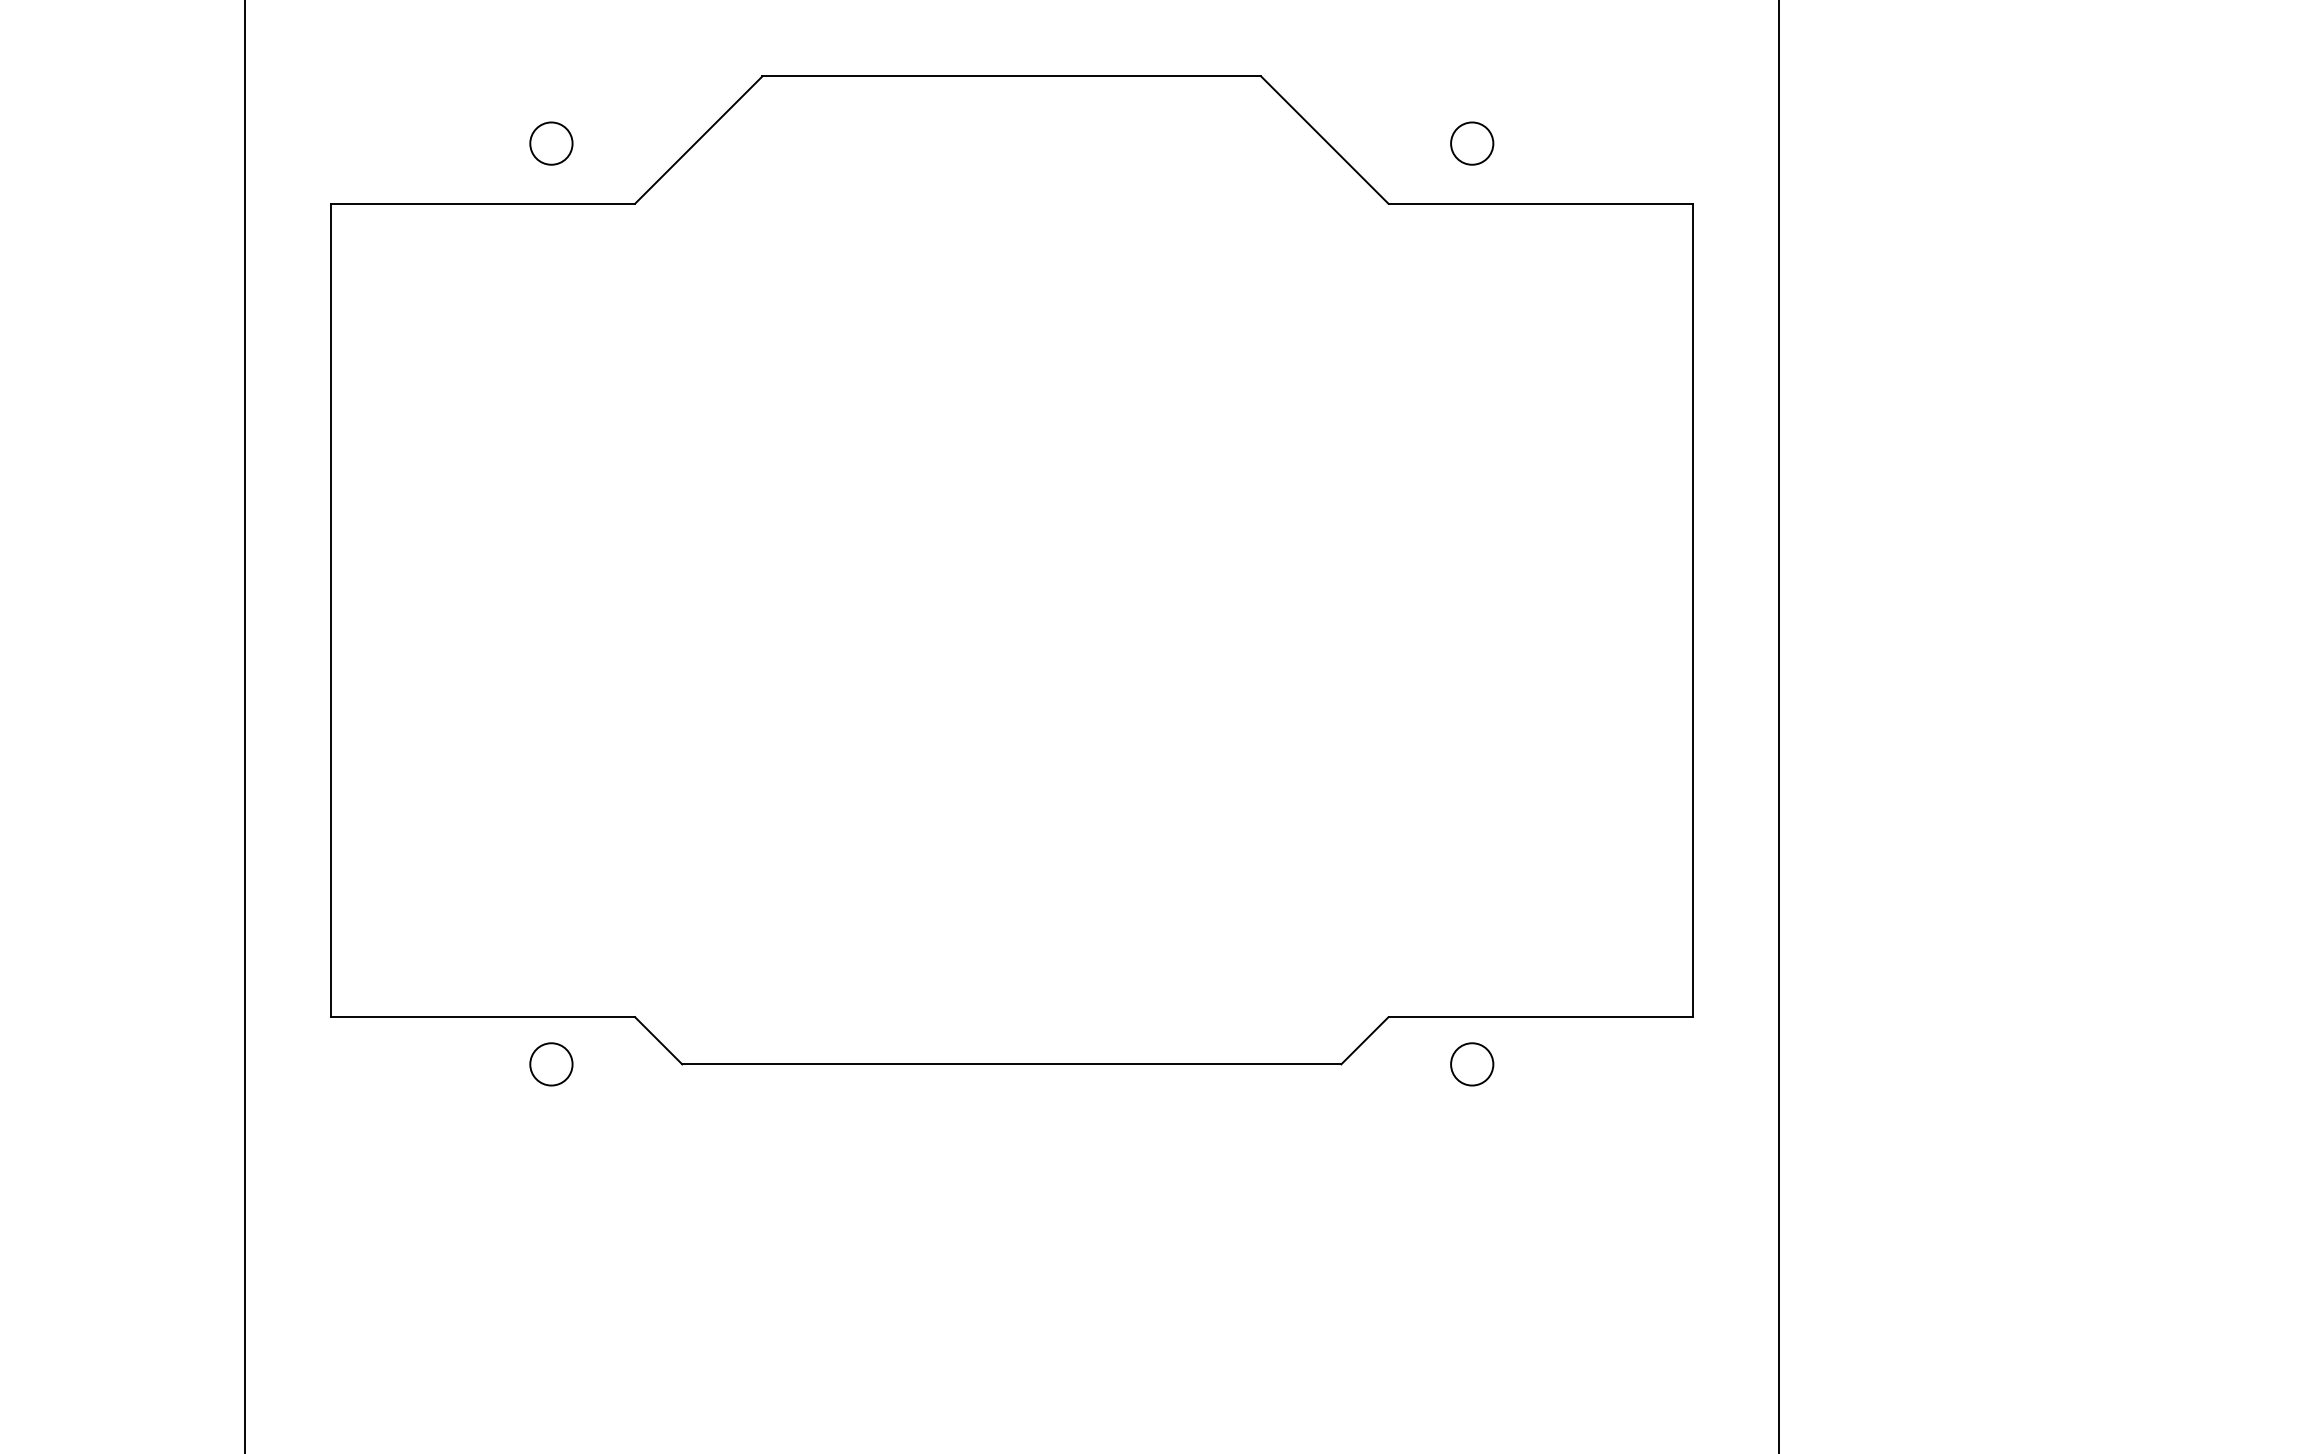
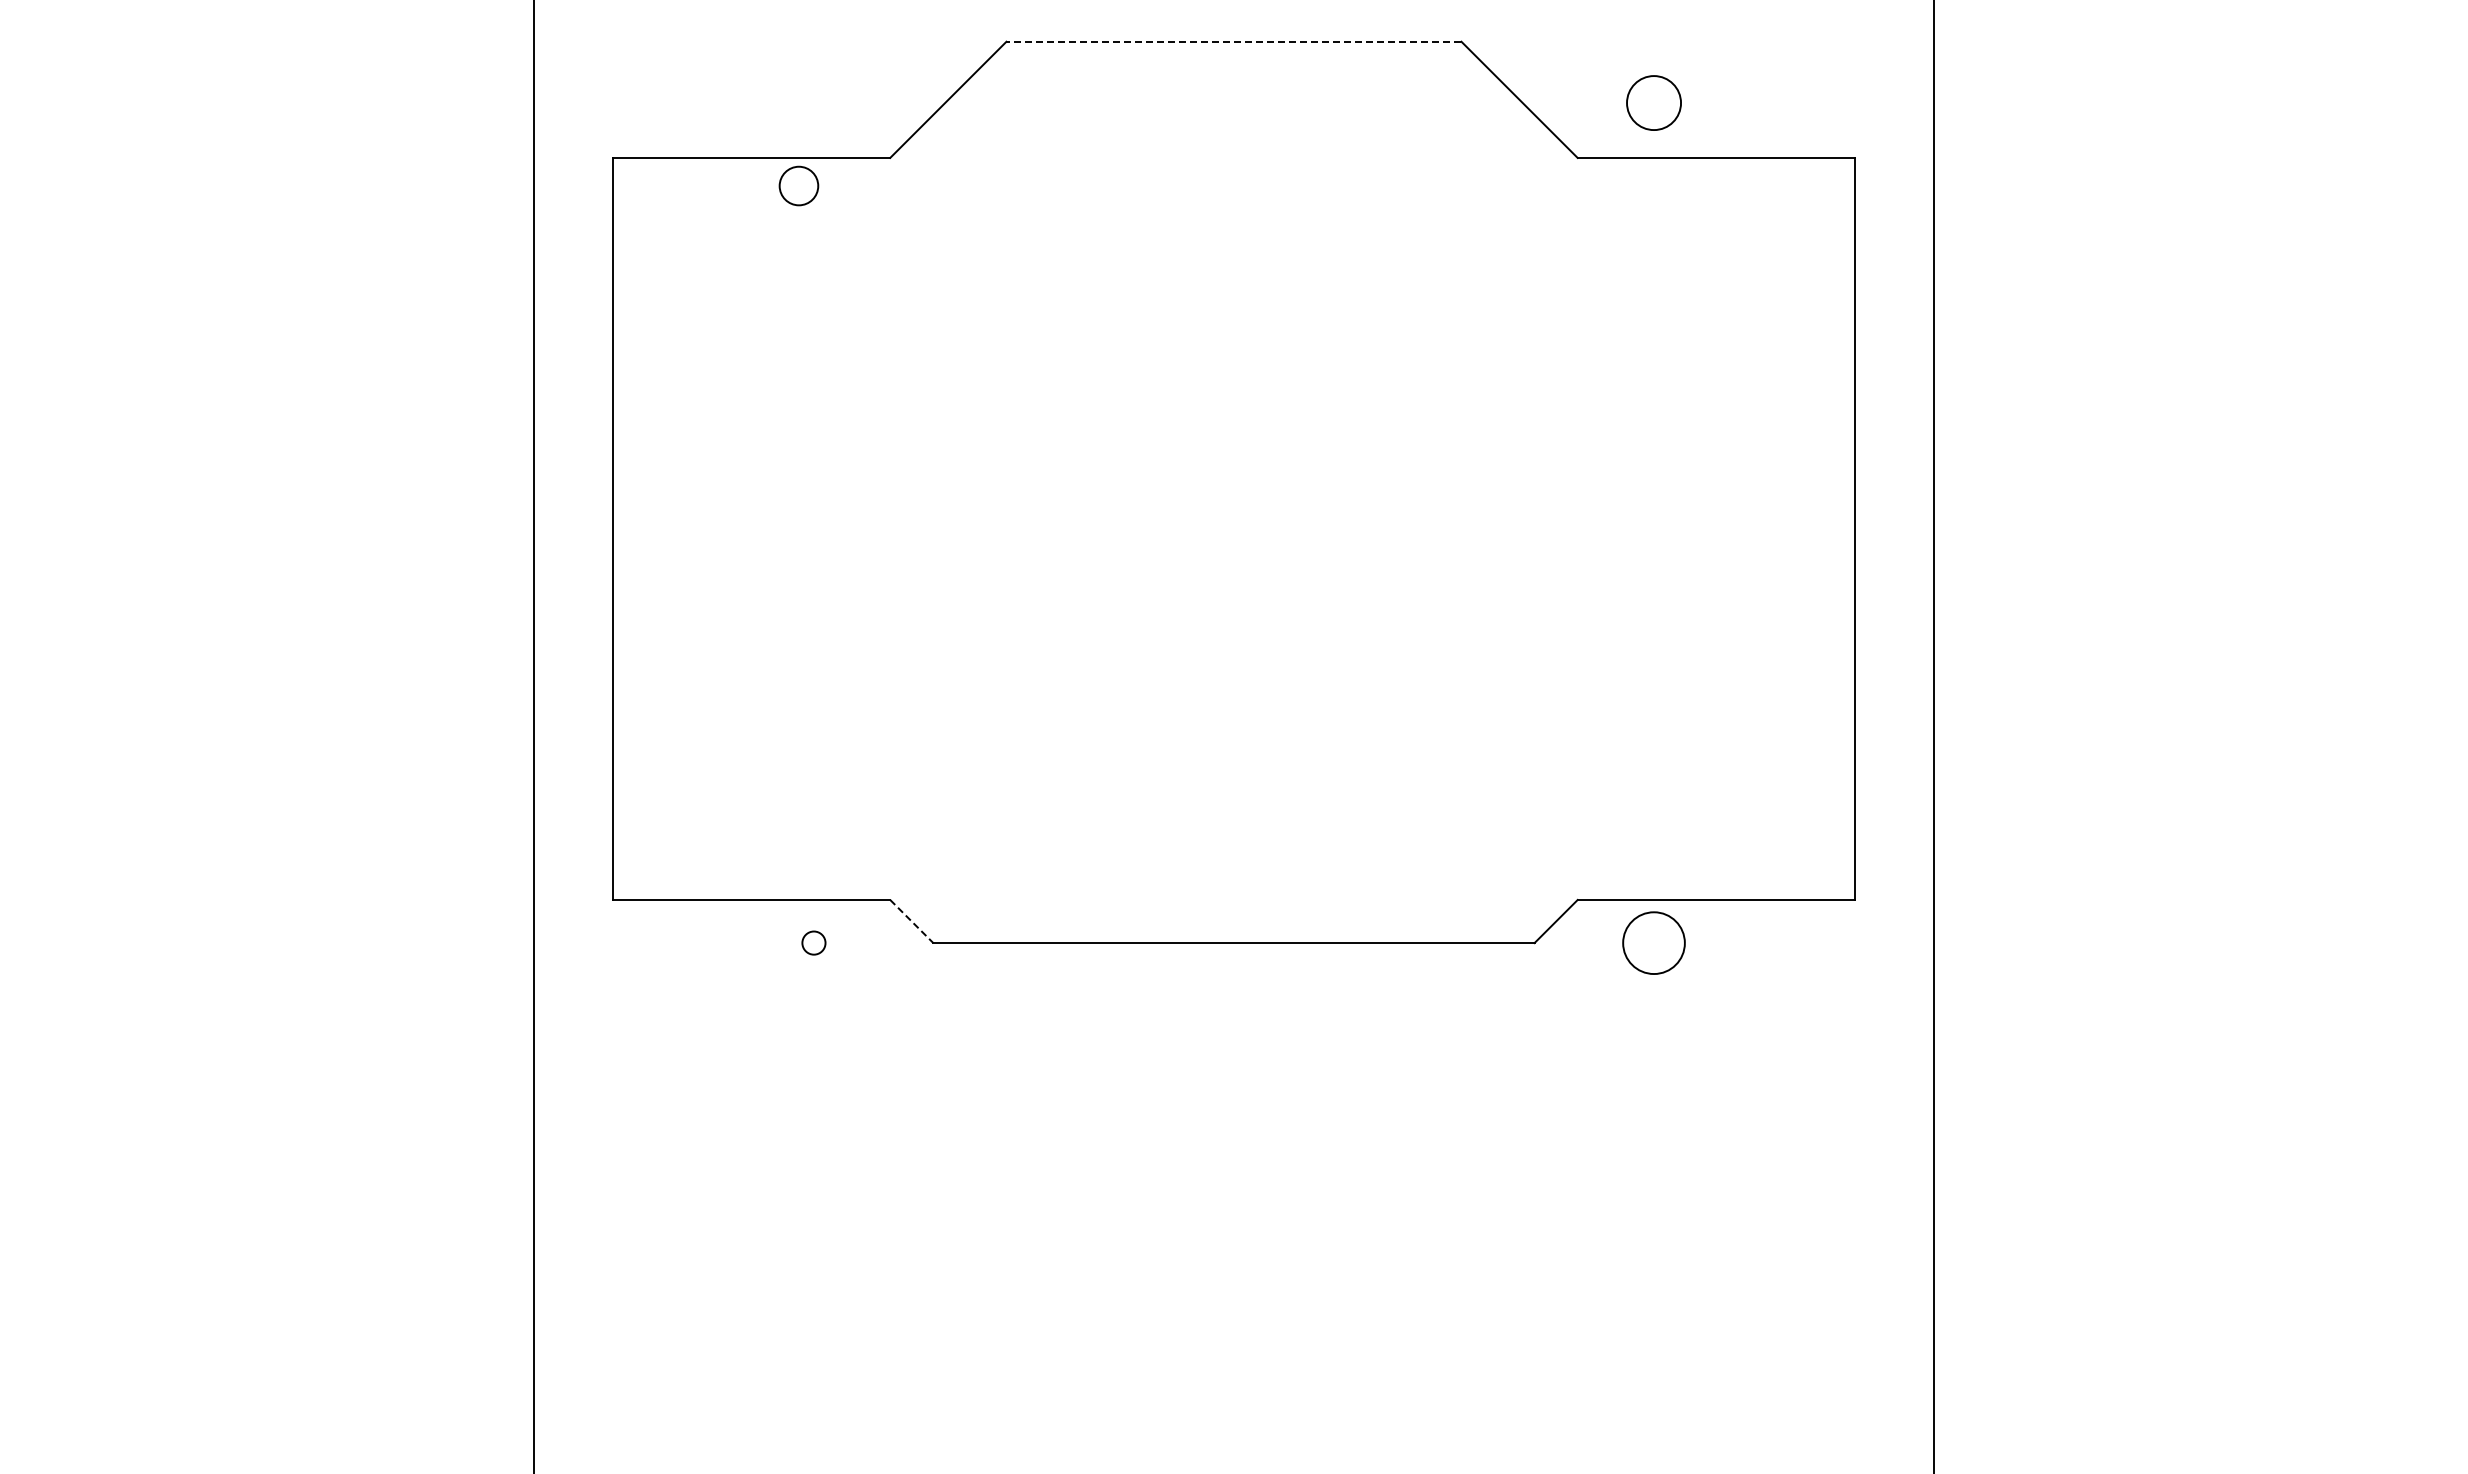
line: (1011, 76) -> (1233, 41), solid -> dashed
circle: (550, 143) -> (798, 185), moved
circle: (1471, 143) -> (1653, 102), size x1.4
line: (659, 1040) -> (912, 921), solid -> dashed
circle: (550, 1063) -> (813, 942), size x0.6
circle: (1471, 1063) -> (1653, 942), size x1.6

